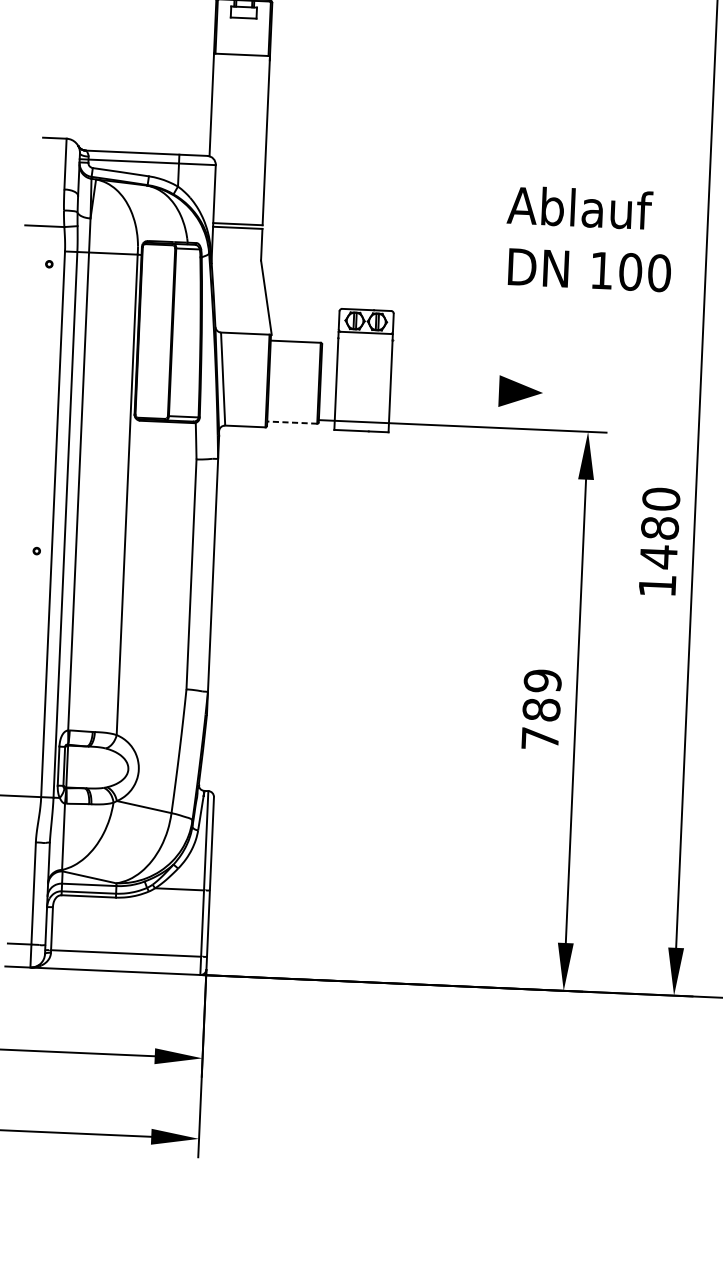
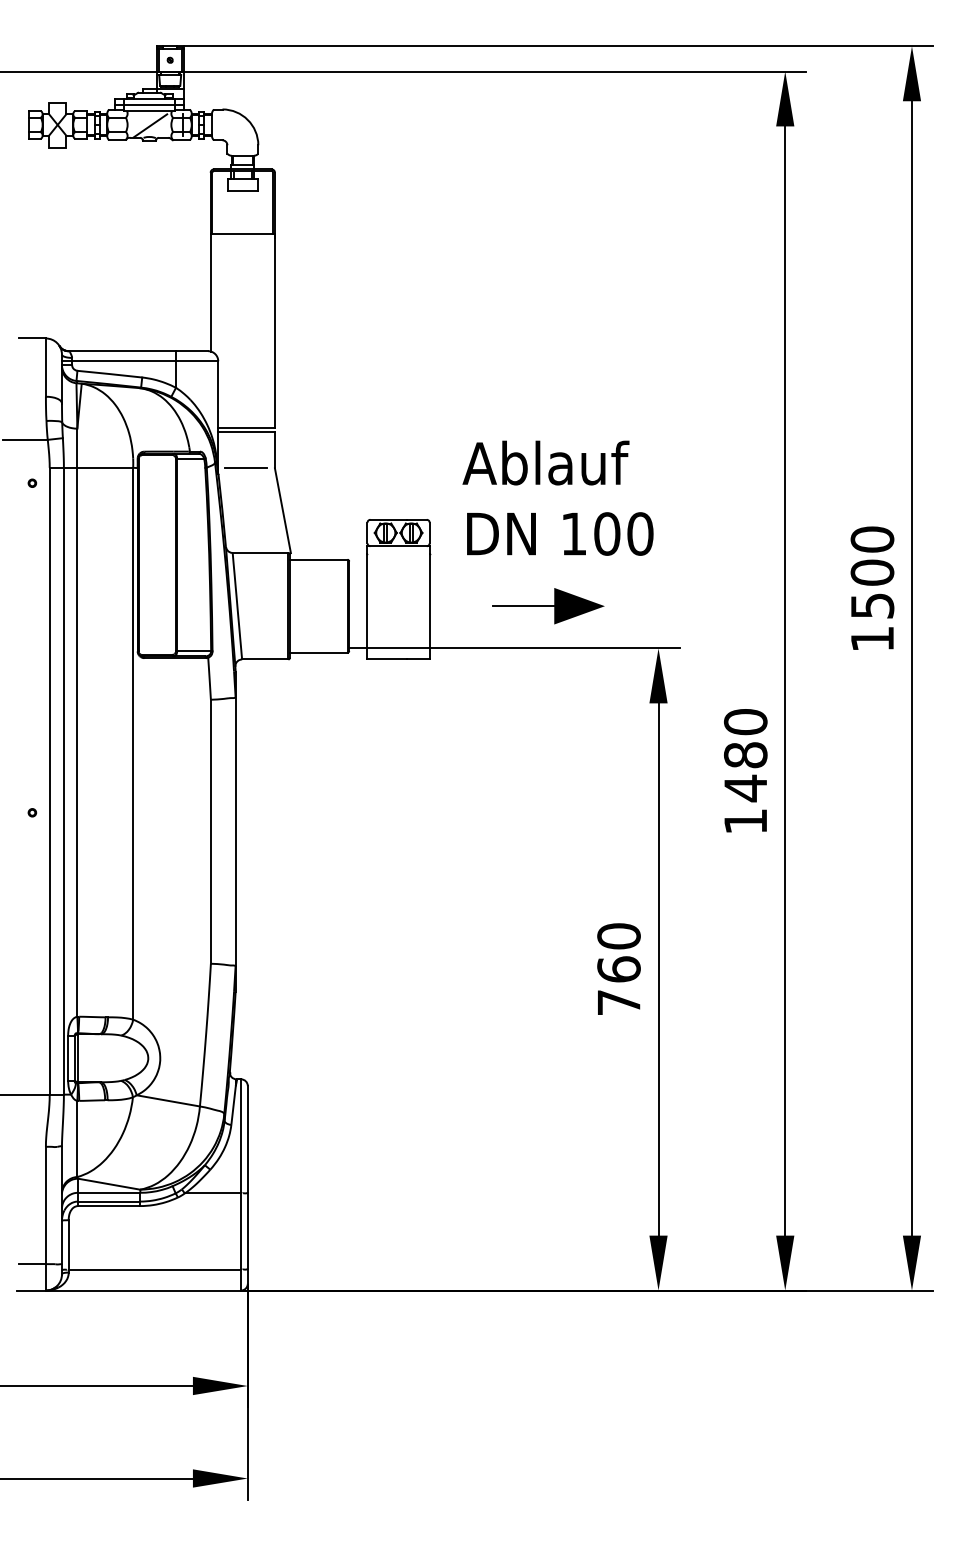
text: (588, 238) -> (557, 497), moved
line: (236, 259) -> (246, 468), added
line: (472, 390) -> (523, 606), added
line: (291, 422) -> (318, 652), dashed -> solid
text: (541, 695) -> (618, 952), 789 -> 760

